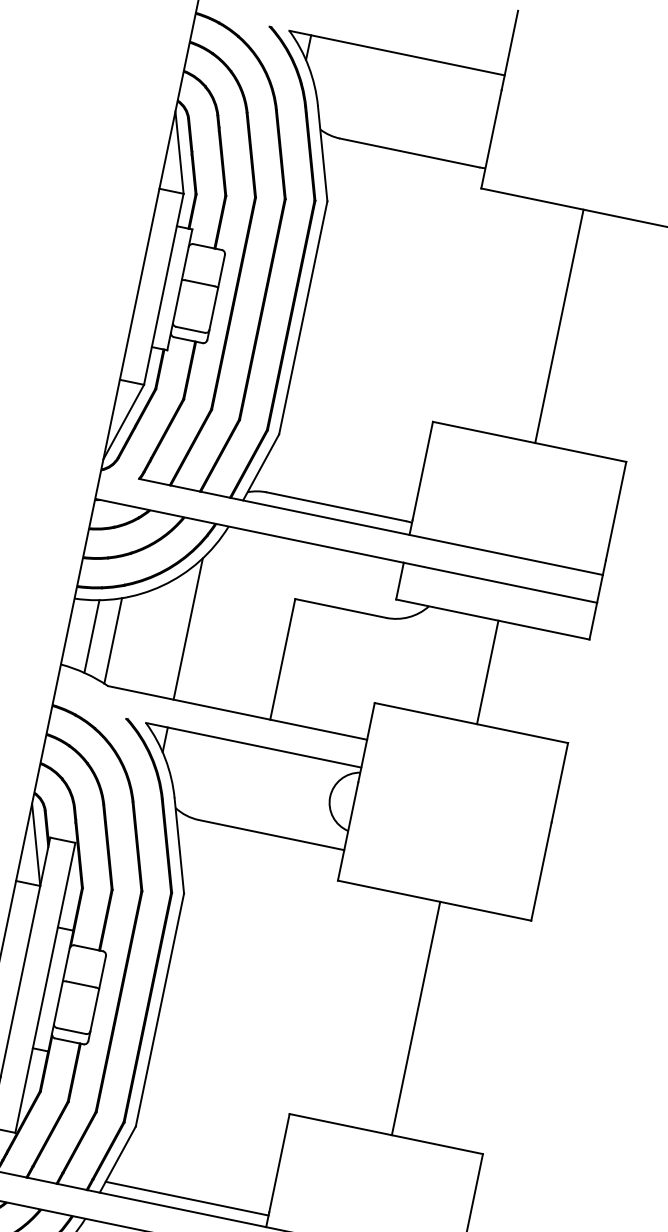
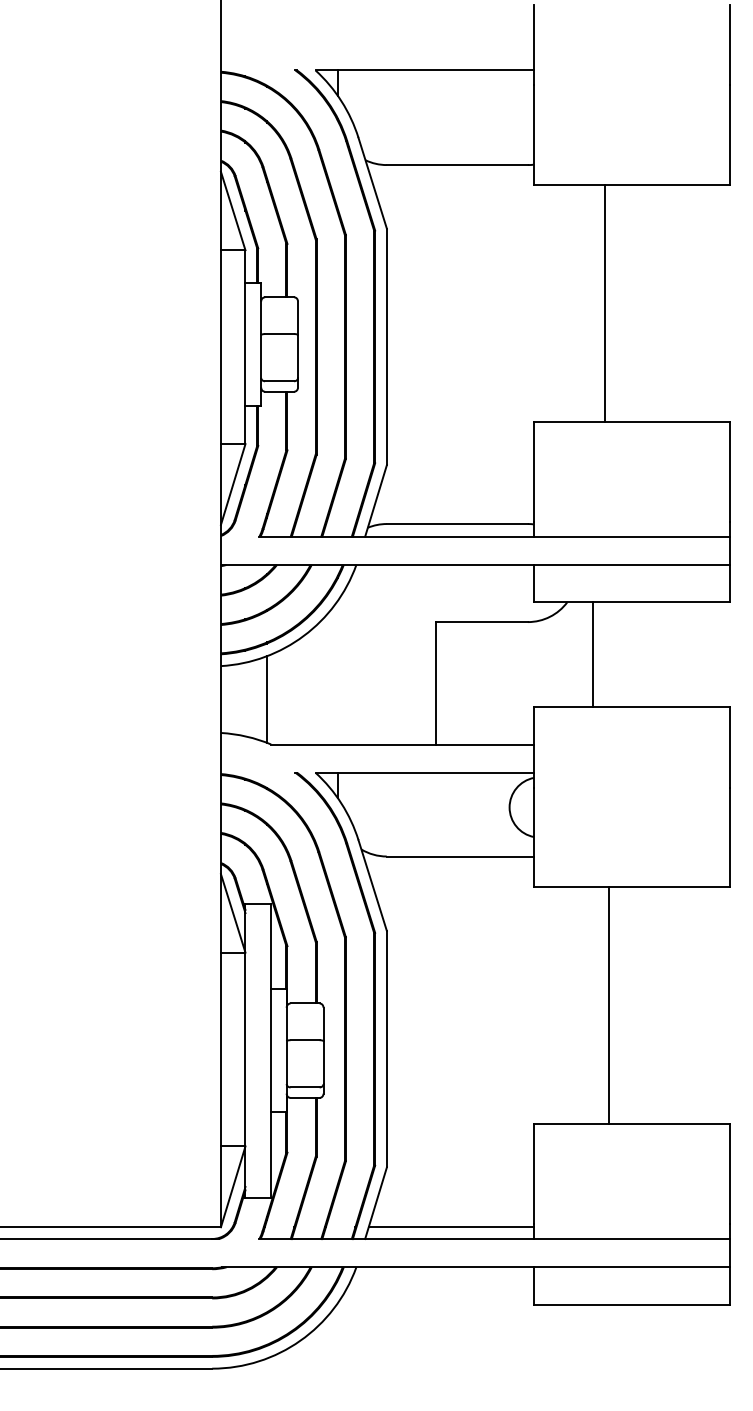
line: (559, 326) -> (604, 303), moved
line: (188, 628) -> (337, 672), removed
line: (91, 636) -> (245, 699), removed
line: (487, 672) -> (592, 654), moved
line: (415, 1018) -> (608, 1005), moved

